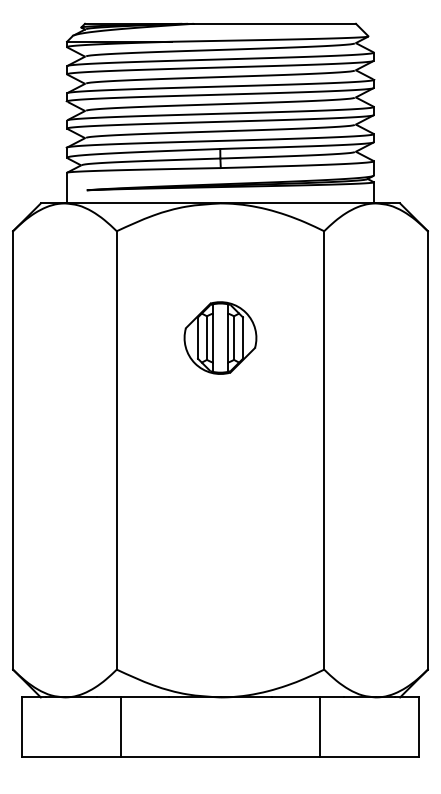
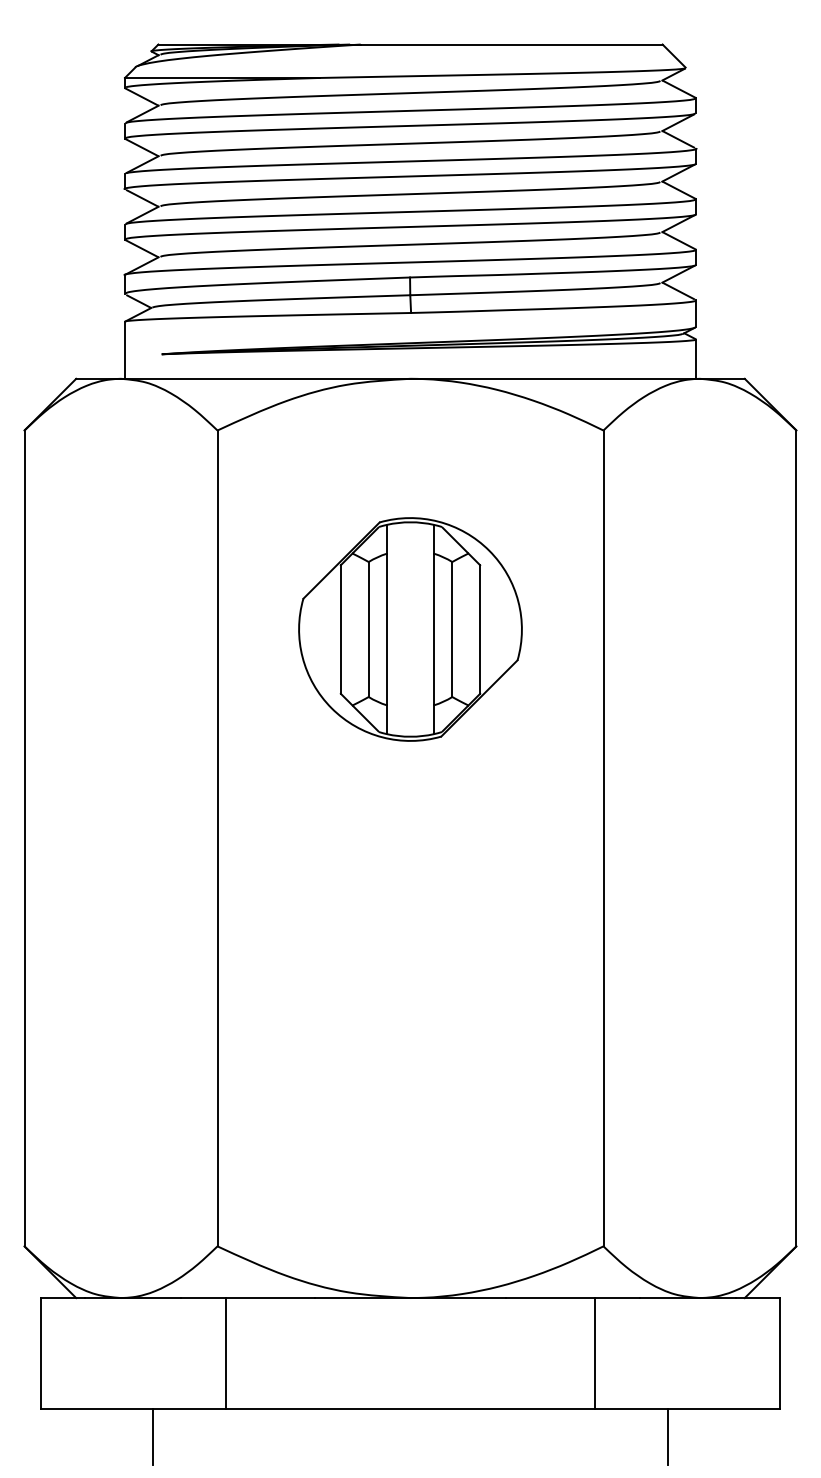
part: (220, 337) -> (410, 628), size x1.67
line: (82, 772) -> (153, 1437), added
line: (358, 772) -> (667, 1437), added

